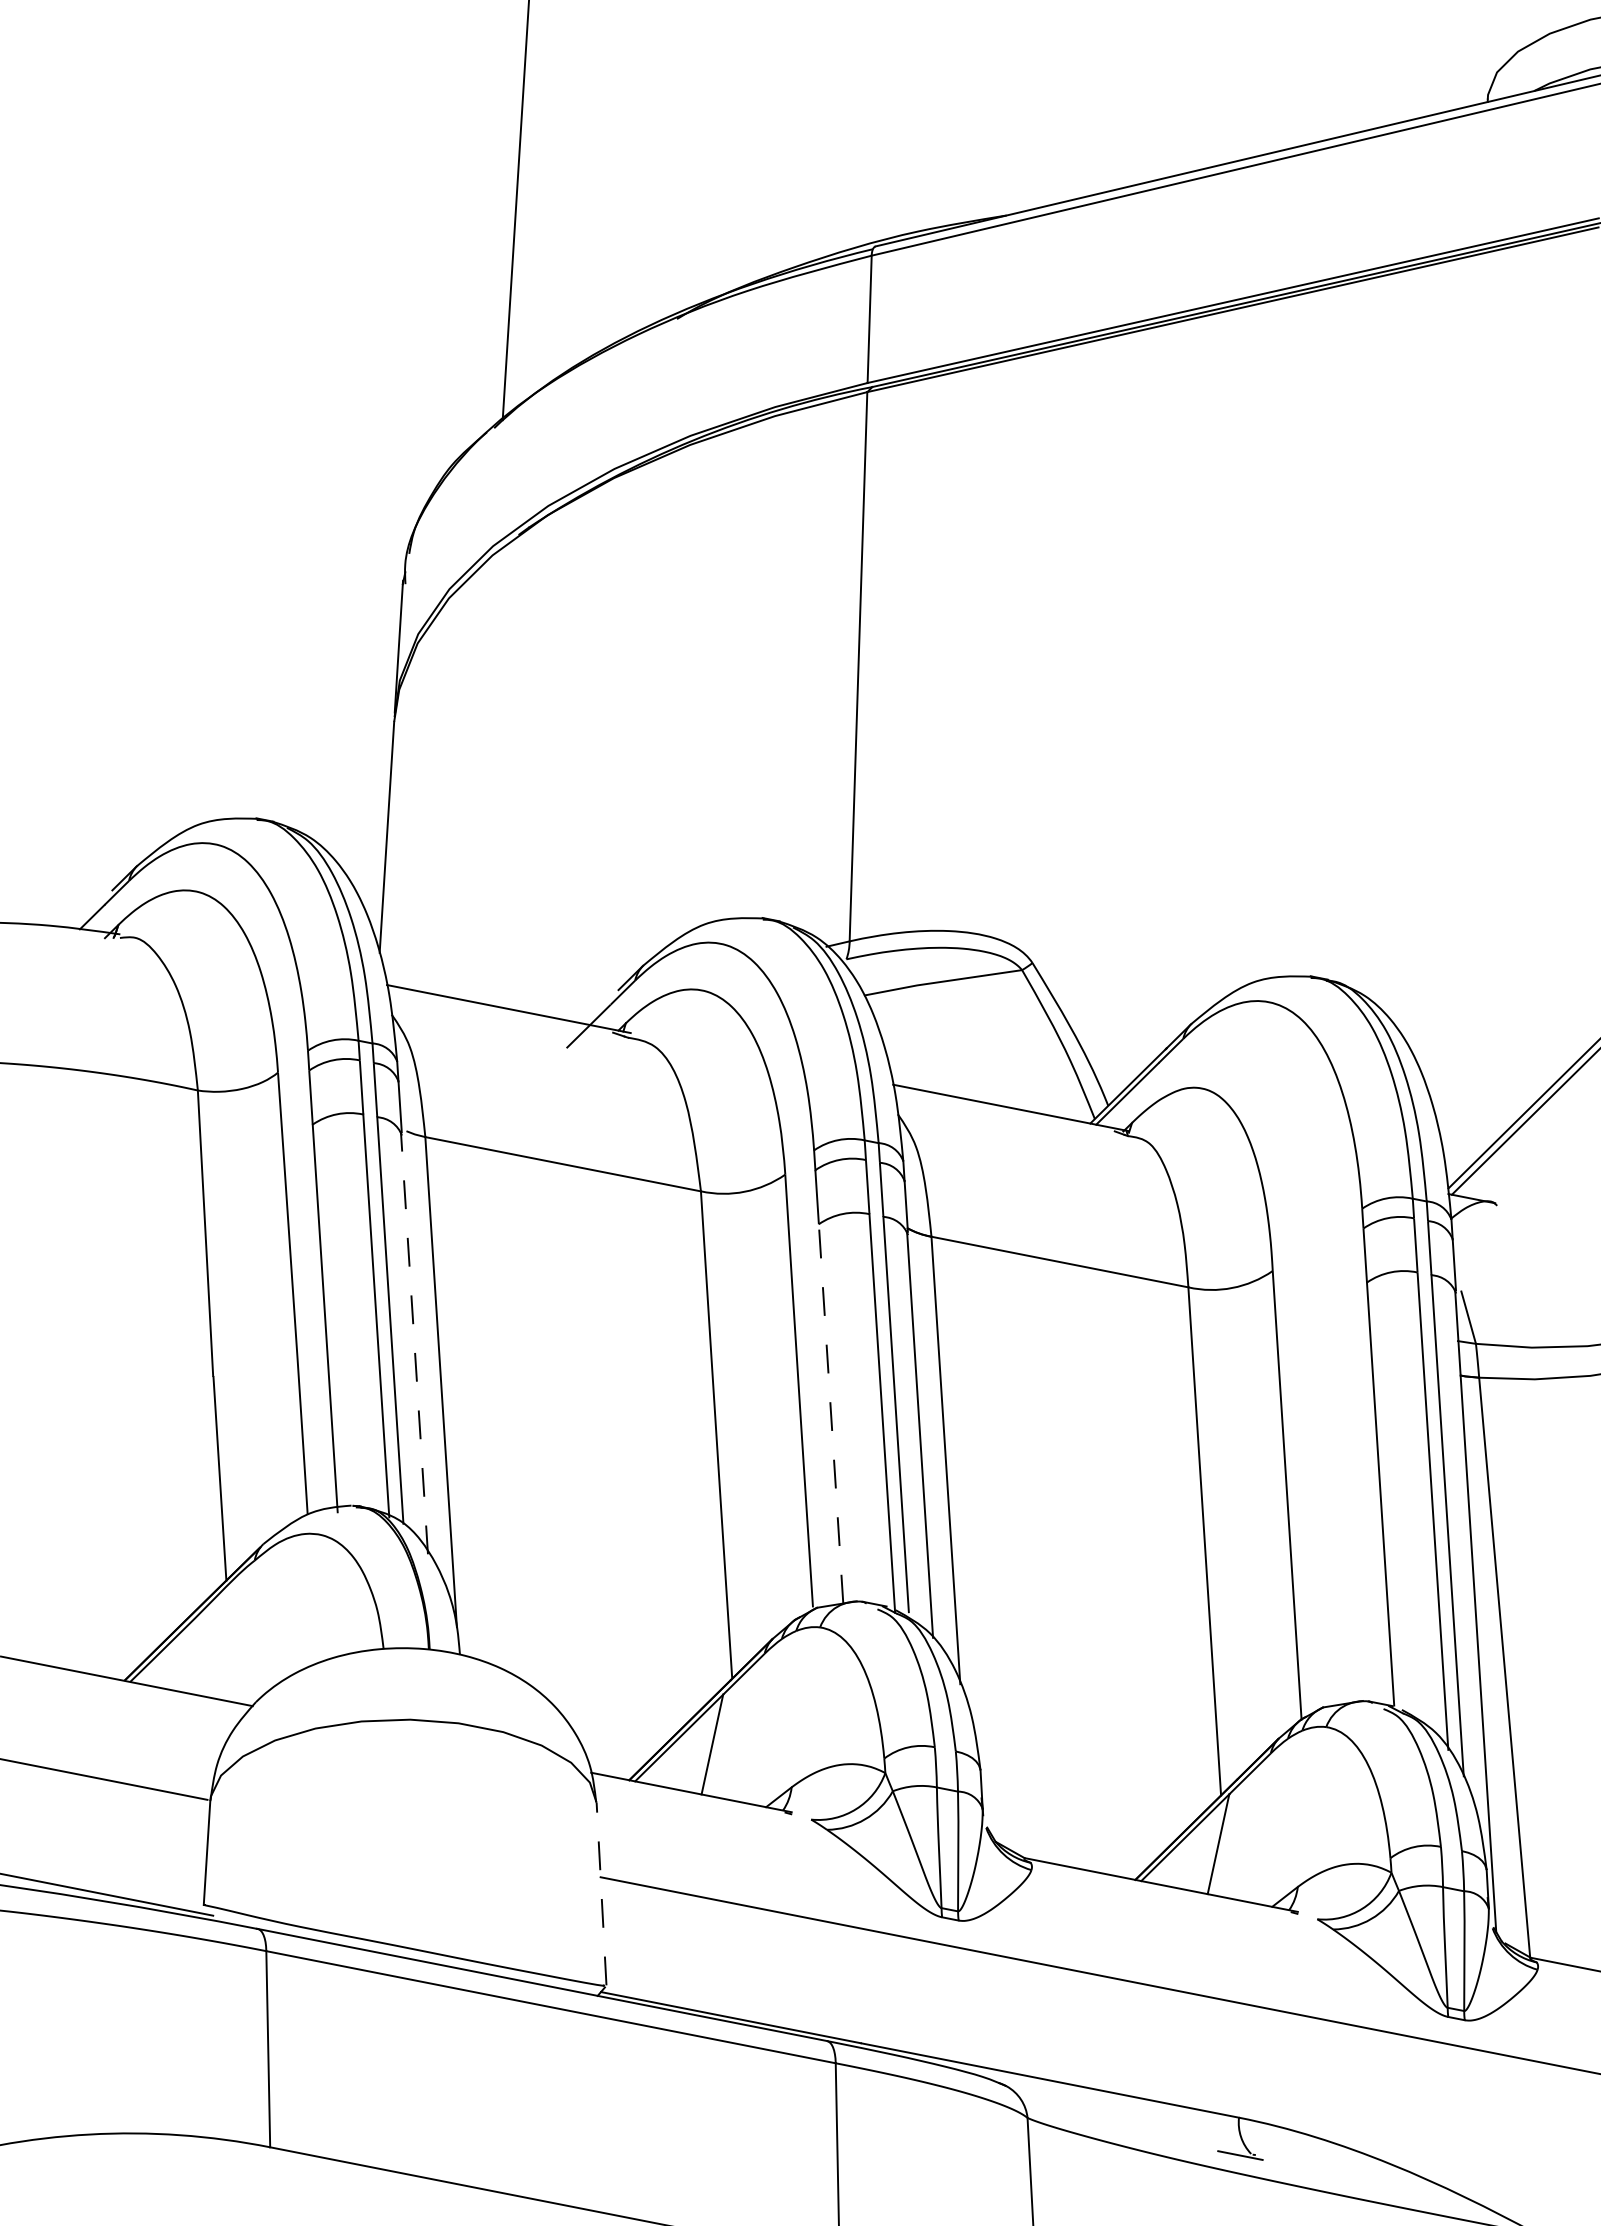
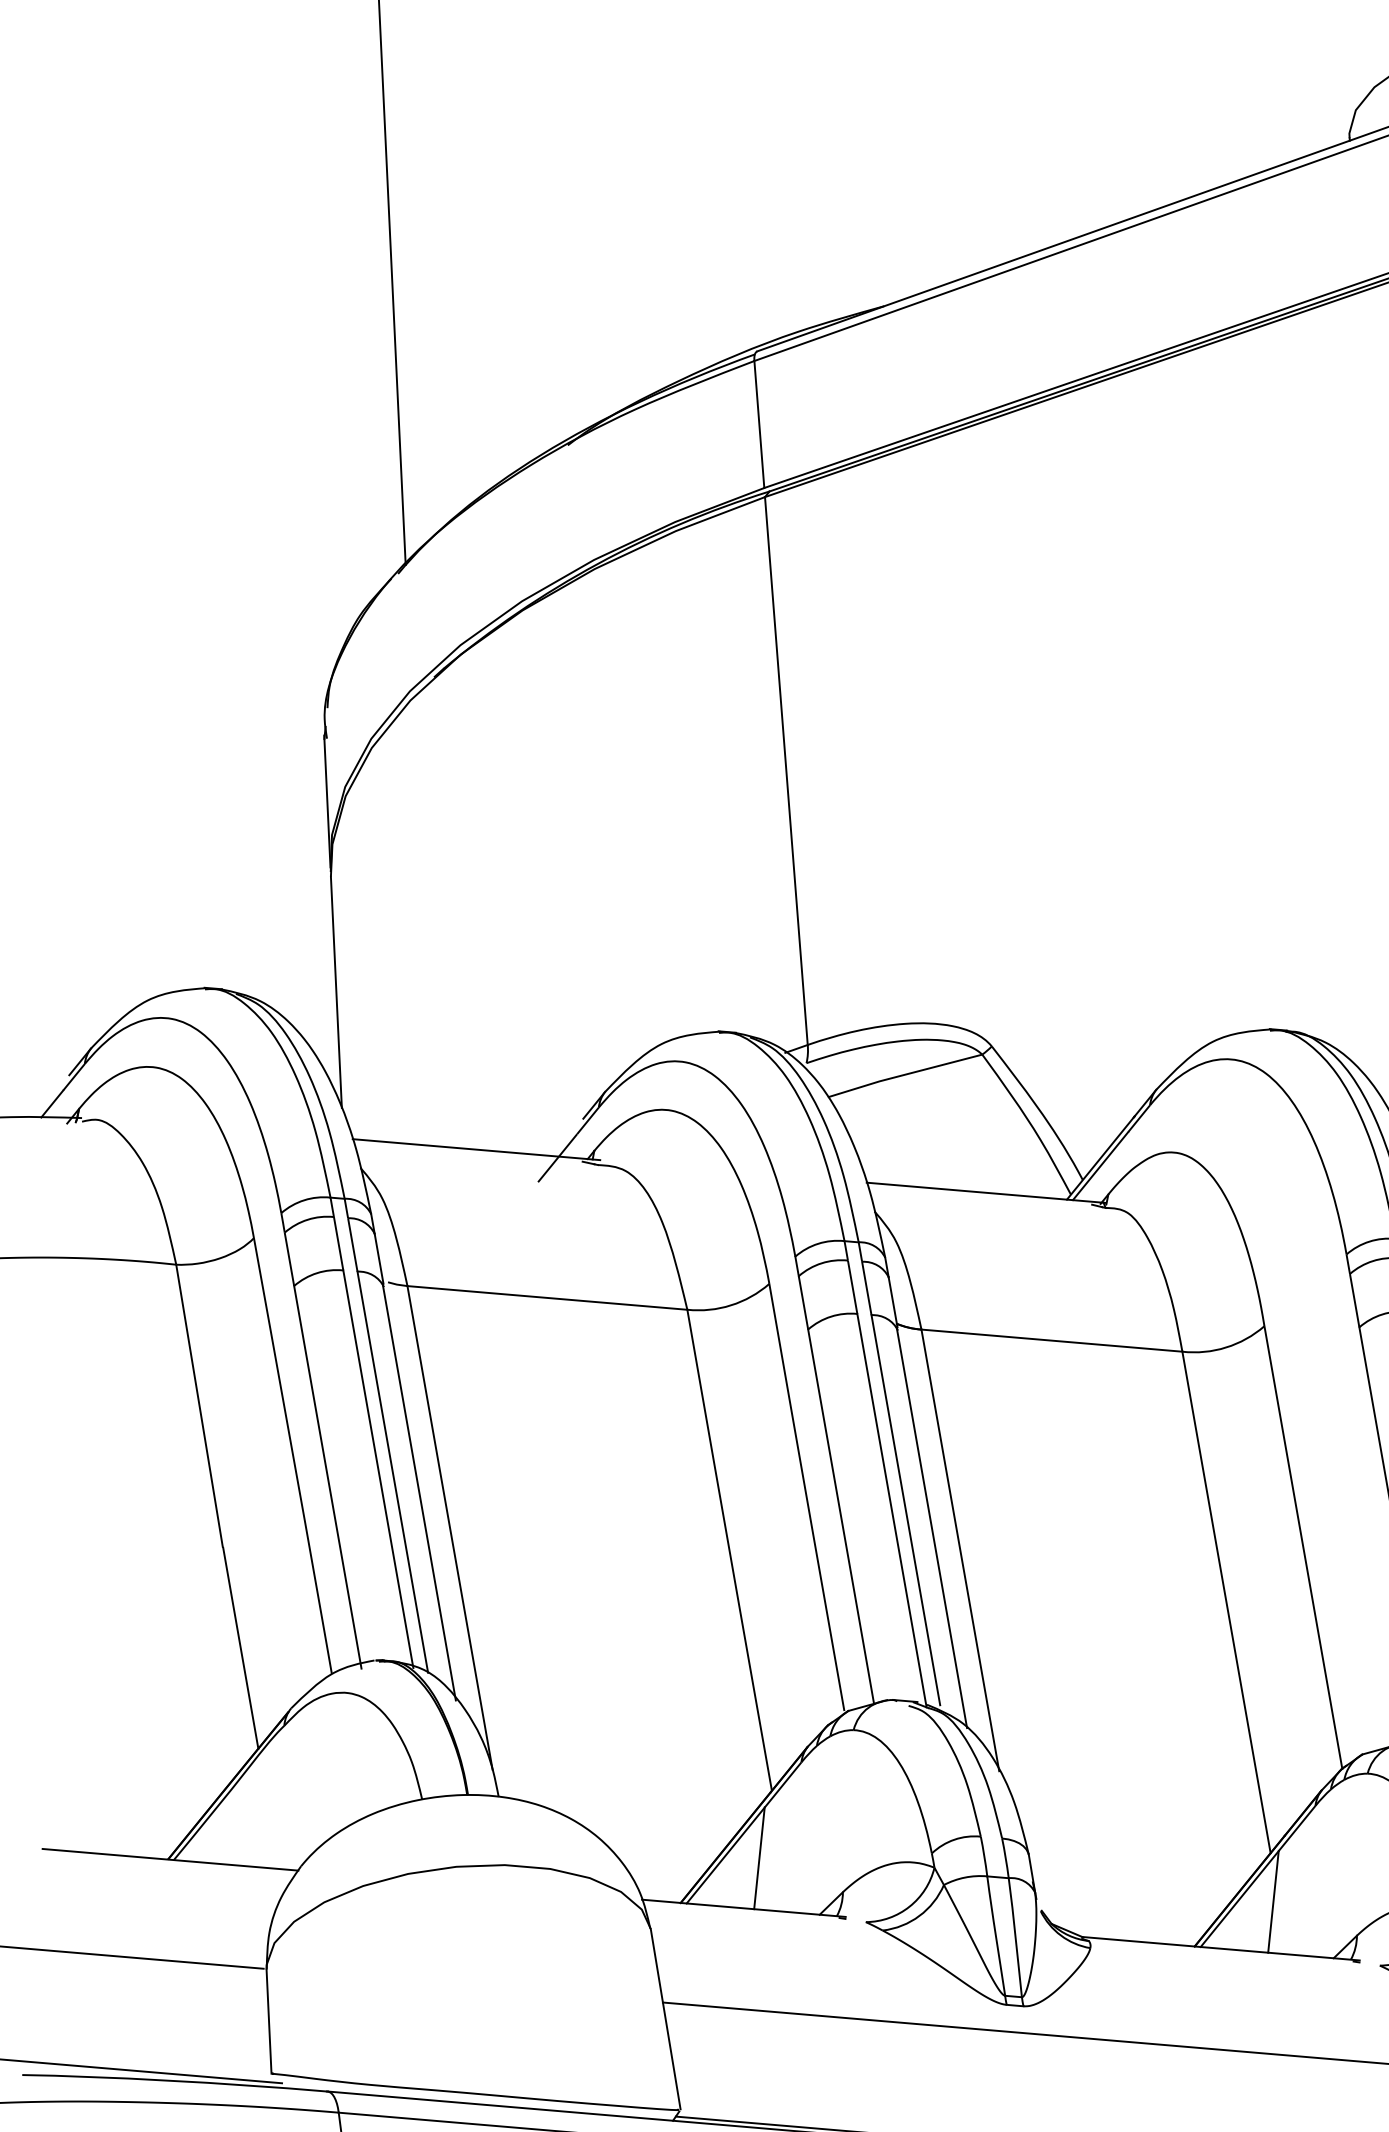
line: (414, 1343) -> (419, 1492), dashed -> solid
line: (831, 1413) -> (841, 1516), dashed -> solid
line: (601, 1893) -> (665, 2018), dashed -> solid

